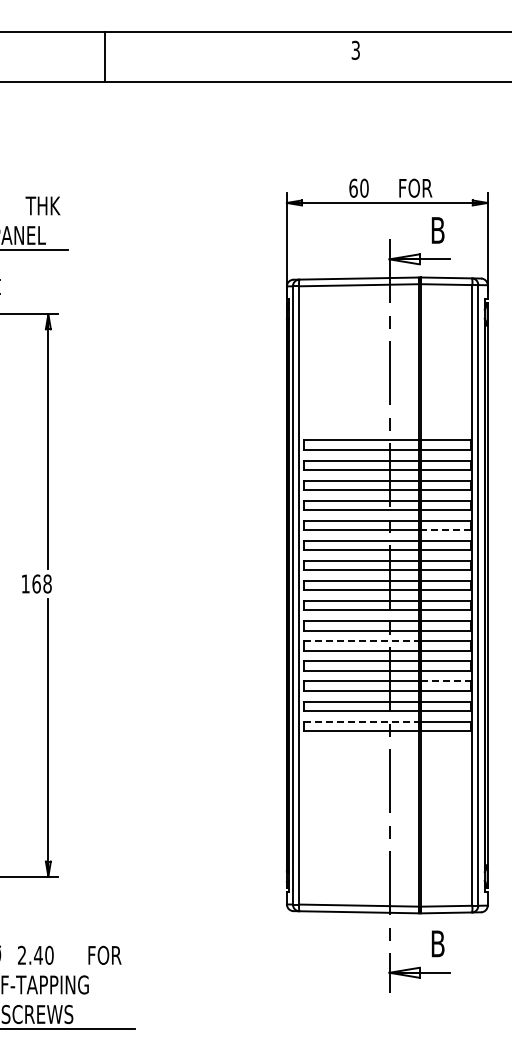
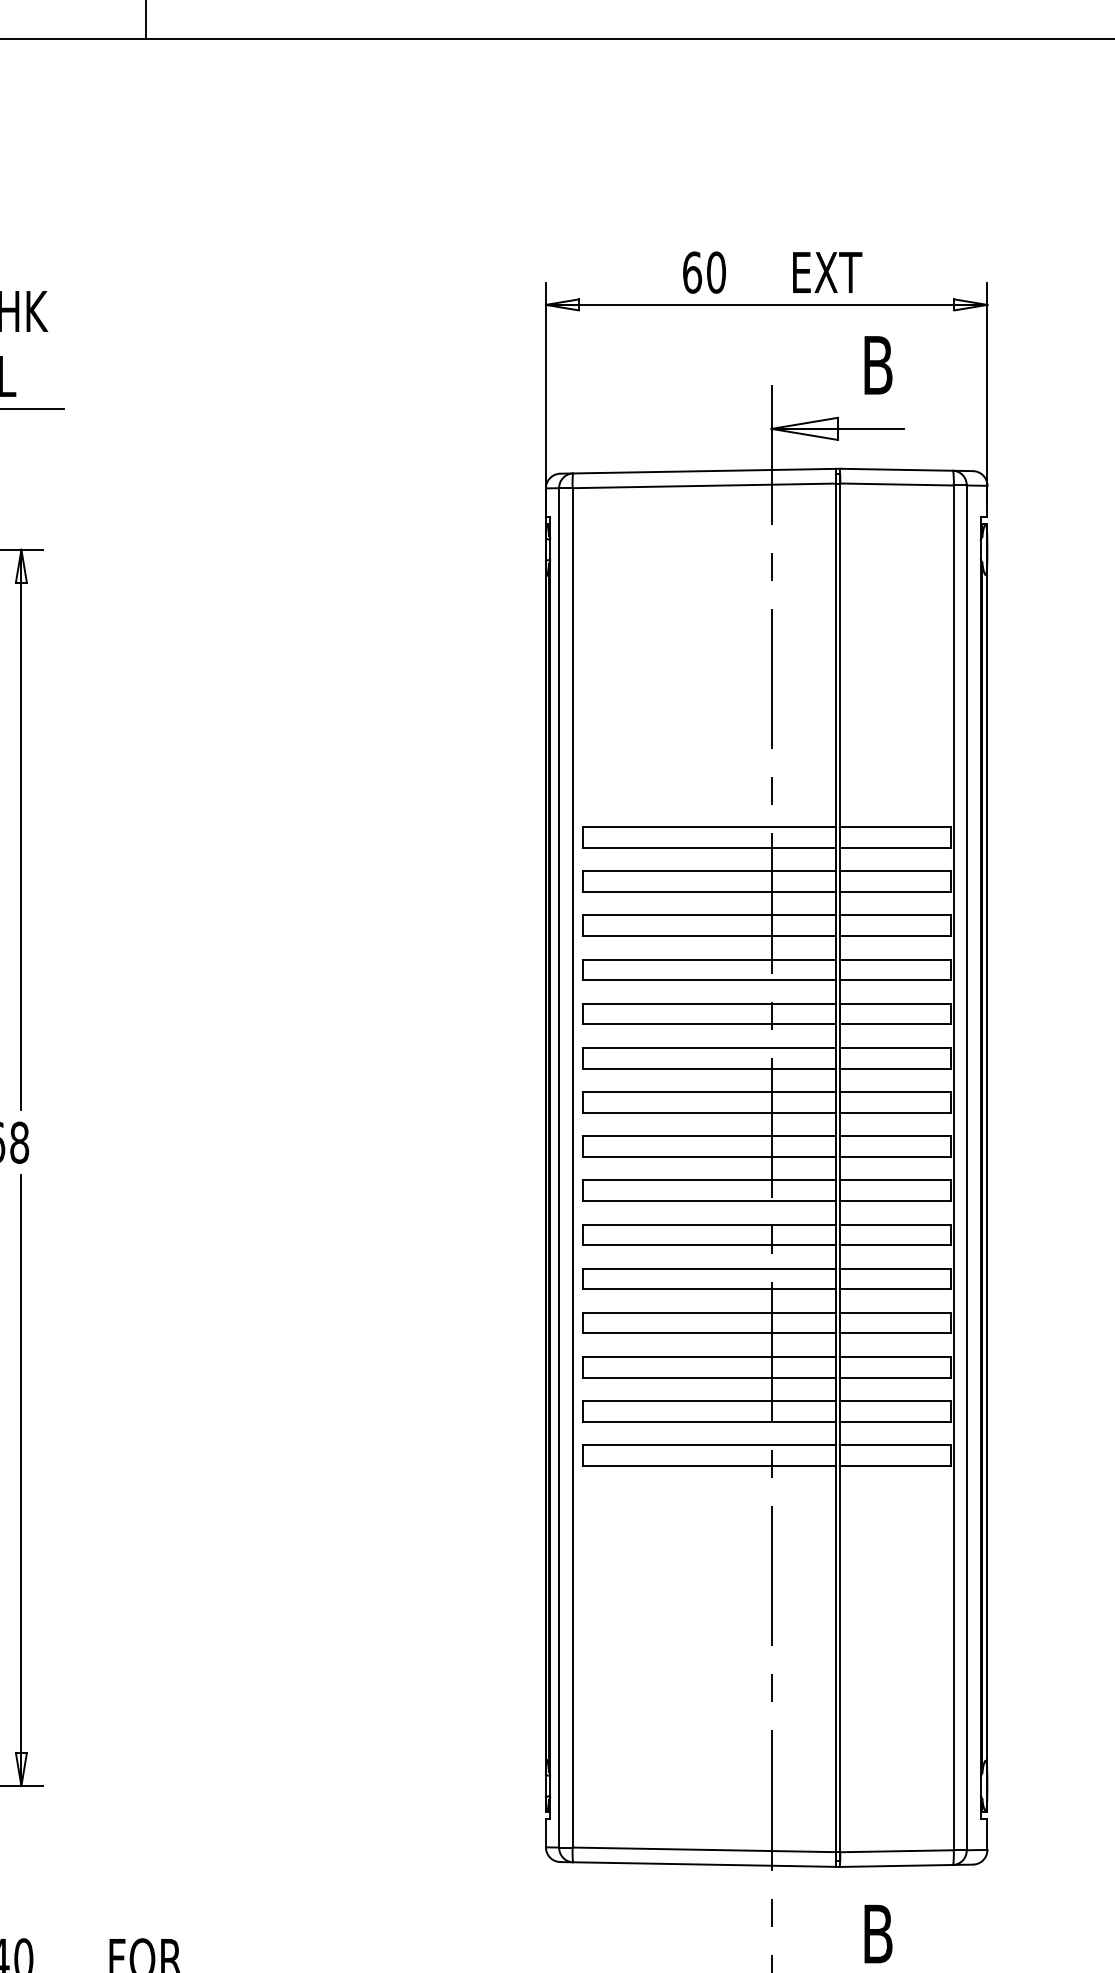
text: (416, 187) -> (830, 270), FOR -> EXT
line: (445, 530) -> (894, 1025), dashed -> solid
line: (361, 641) -> (709, 1269), dashed -> solid
line: (446, 681) -> (896, 1357), dashed -> solid
line: (361, 721) -> (709, 1445), dashed -> solid

